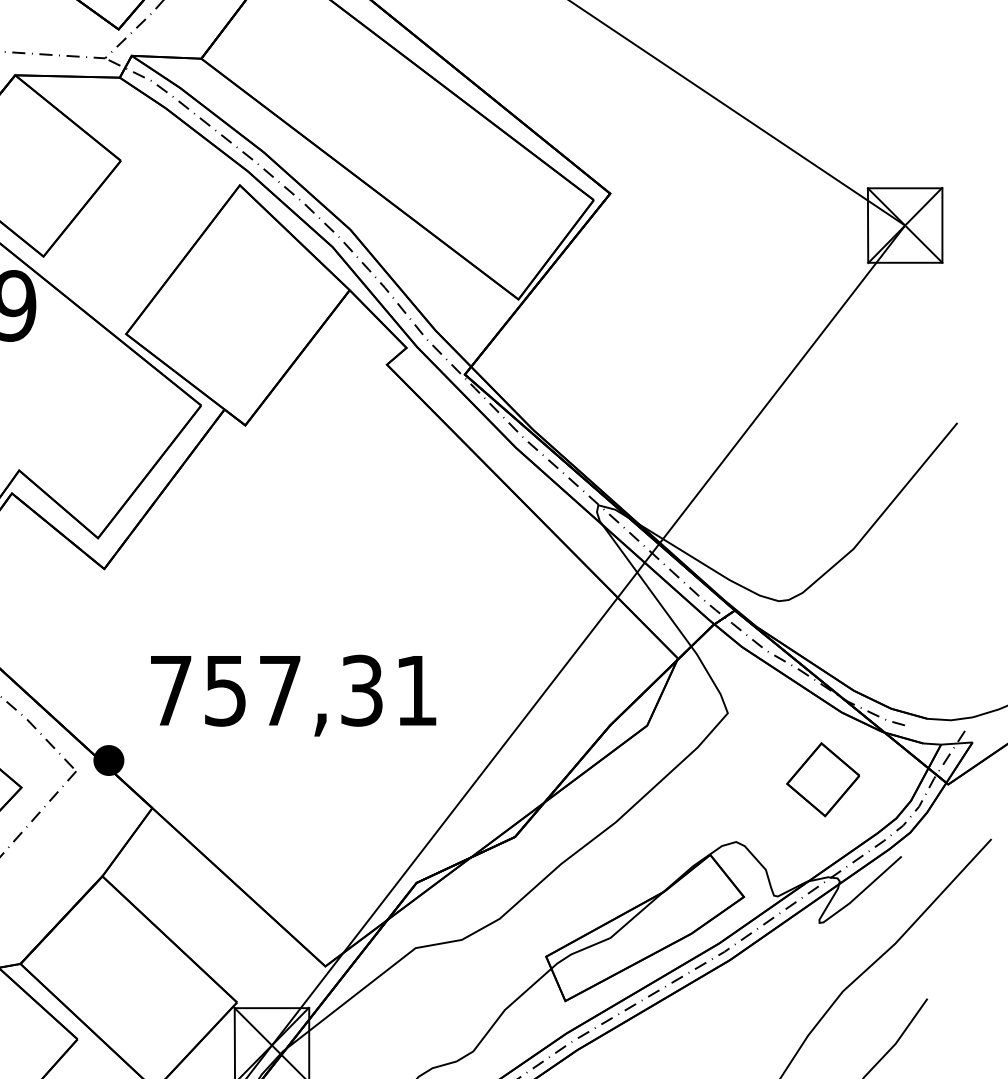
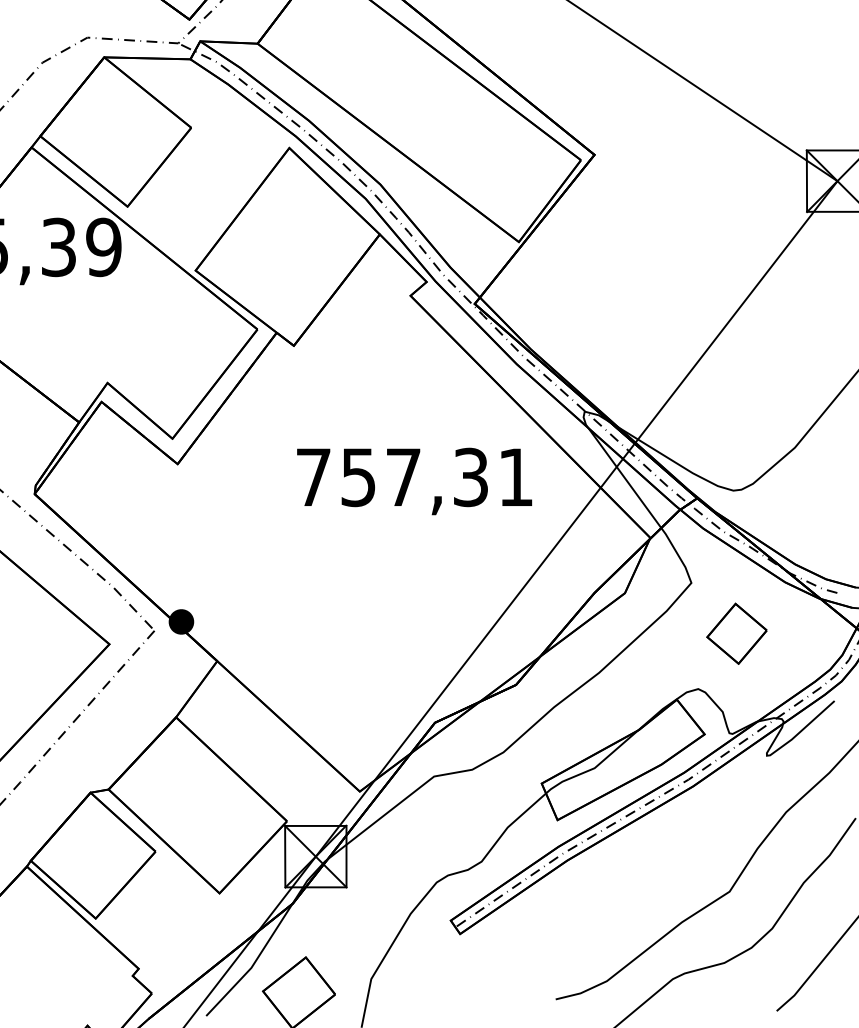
text: (293, 695) -> (414, 481), moved
part: (822, 779) -> (736, 633), moved

